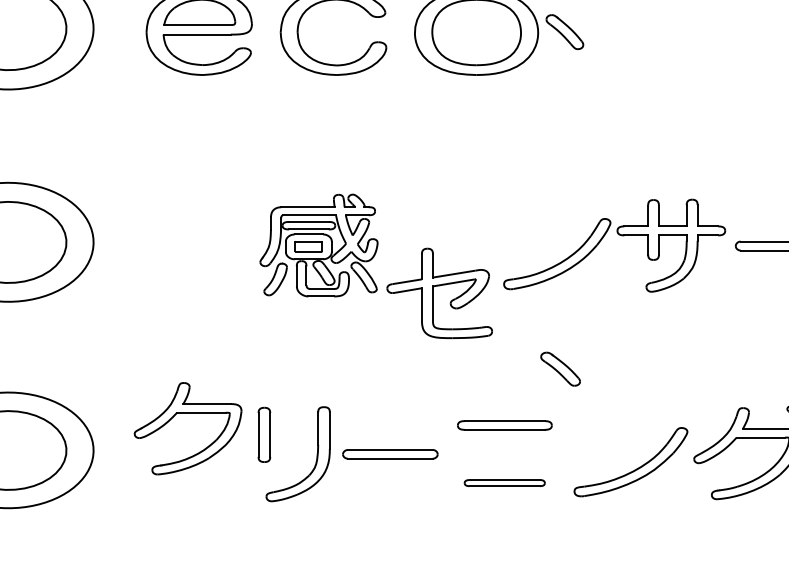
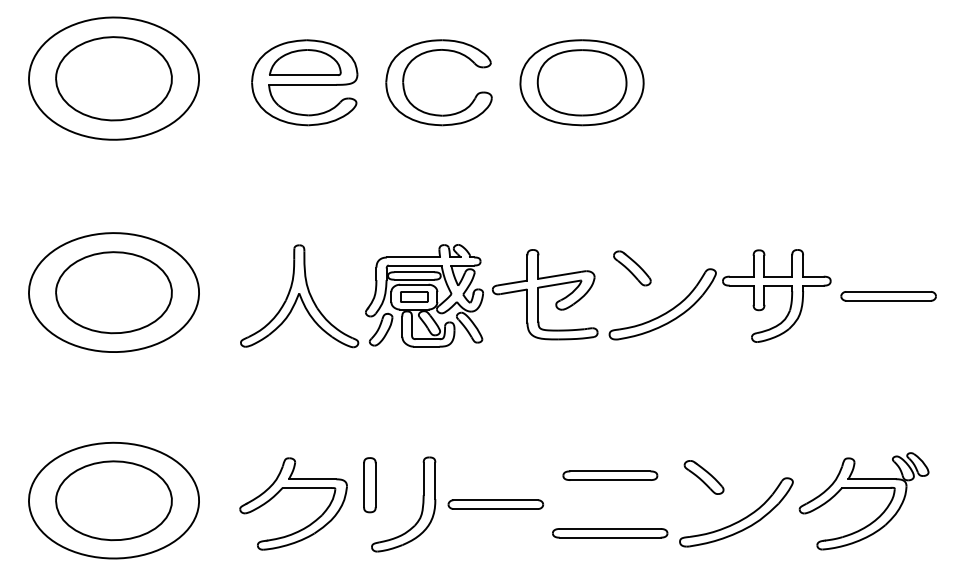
part: (565, 32) -> (632, 268), moved
part: (194, 246) -> (299, 296), added
part: (439, 293) -> (544, 294), moved
part: (560, 369) -> (703, 477), moved
part: (188, 413) -> (293, 488), moved
part: (505, 483) -> (610, 533), size x1.43

